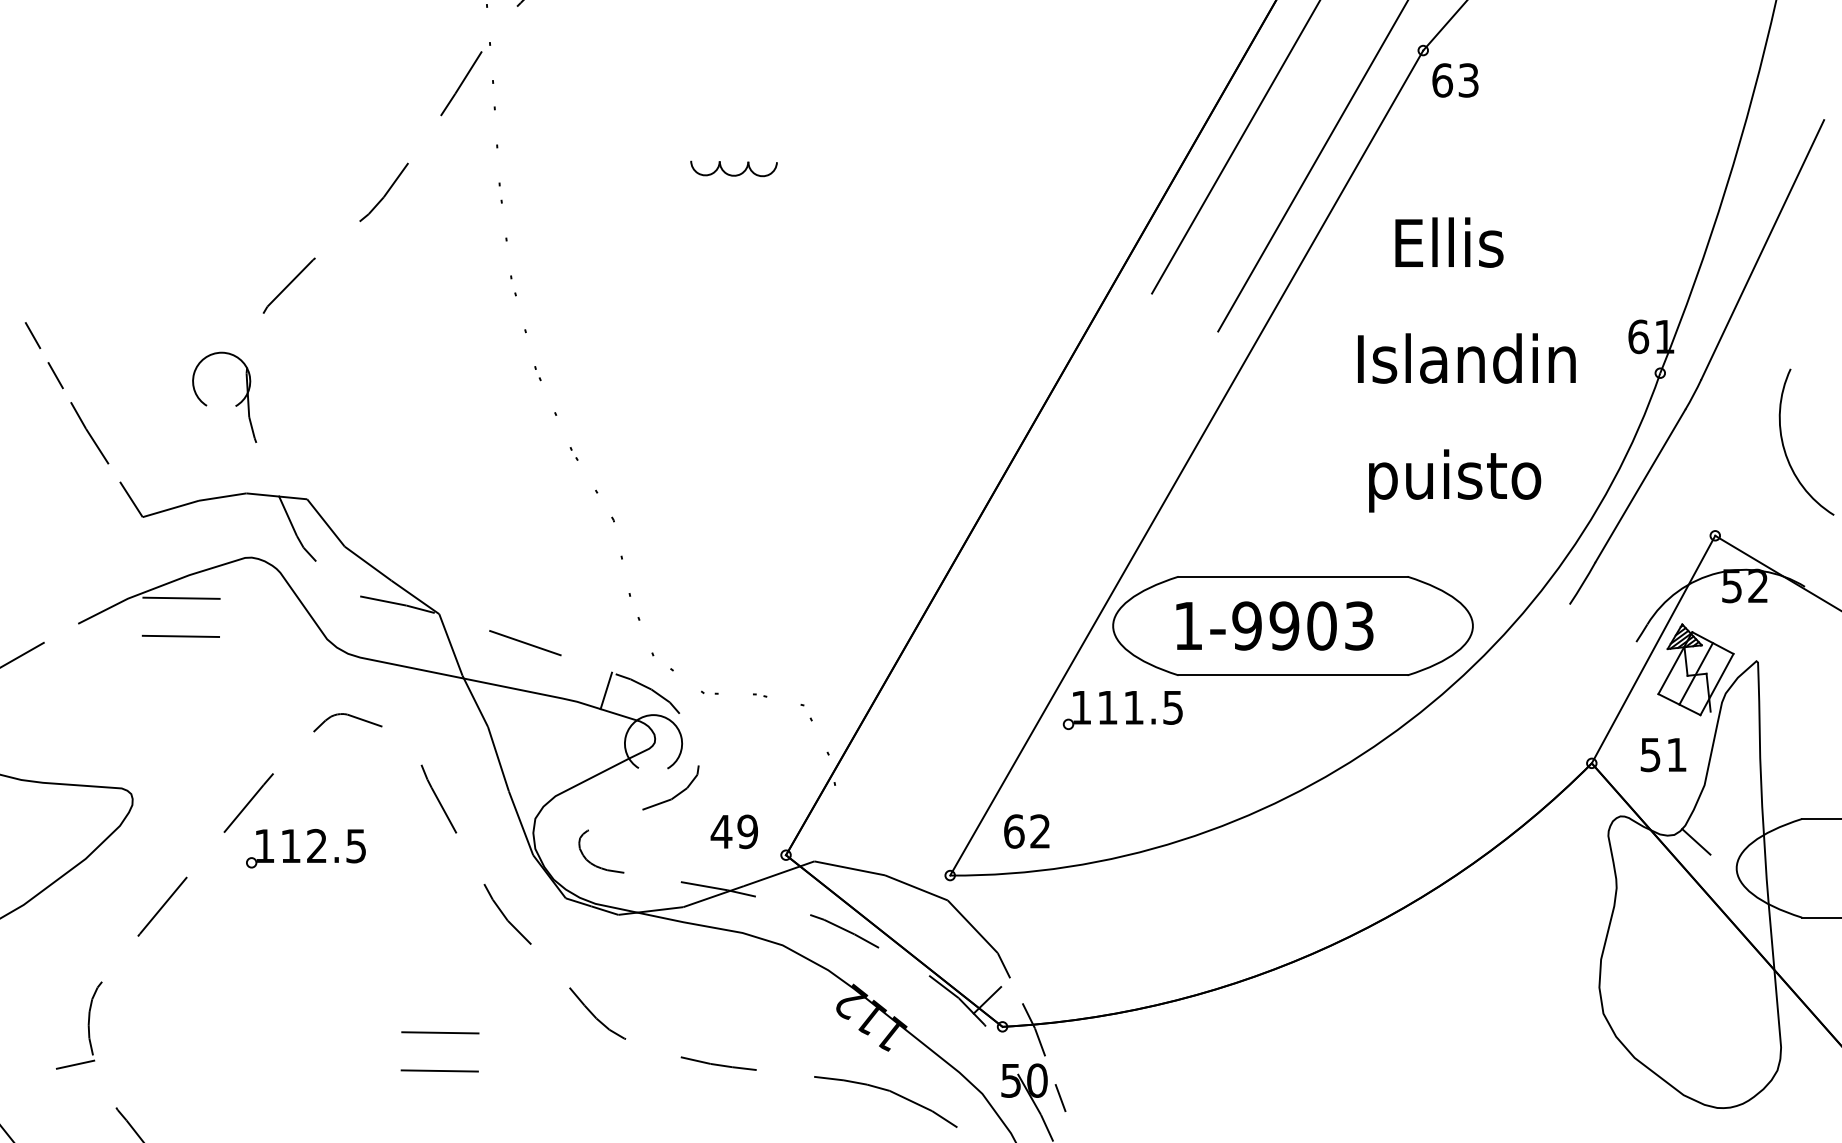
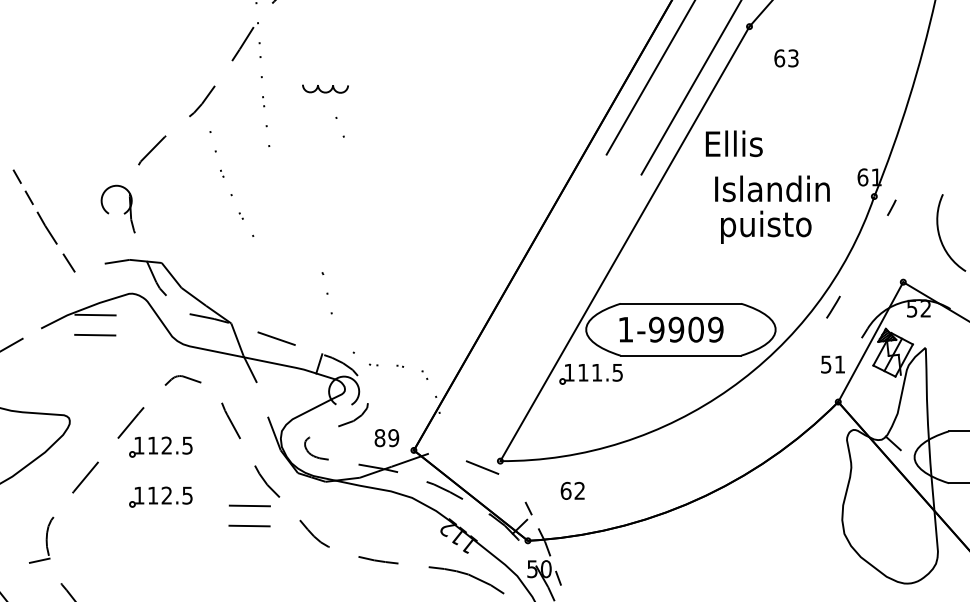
text: (1455, 80) -> (786, 58), moved
part: (733, 168) -> (325, 88), moved
text: (1447, 242) -> (733, 143), moved
line: (1763, 249) -> (928, 131), removed
part: (542, 380) -> (224, 177), moved
text: (1455, 479) -> (766, 226), moved
line: (1639, 485) -> (863, 255), removed
line: (170, 507) -> (89, 267), removed
line: (640, 619) -> (337, 118), moved
text: (1358, 625) -> (715, 329), 1-9903 -> 1-9909
text: (1662, 754) -> (832, 364), moved
line: (498, 758) -> (262, 399), removed
text: (1026, 830) -> (572, 490), moved
text: (720, 832) -> (379, 438), 49 -> 89
line: (849, 868) -> (447, 457), removed
line: (973, 927) -> (512, 488), removed
part: (304, 942) -> (160, 496), added
part: (439, 1033) -> (249, 506), moved

